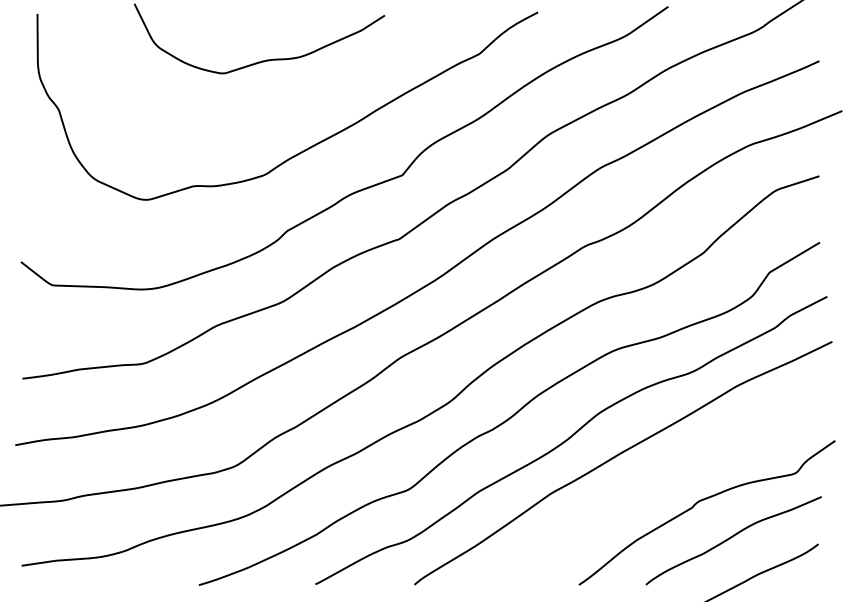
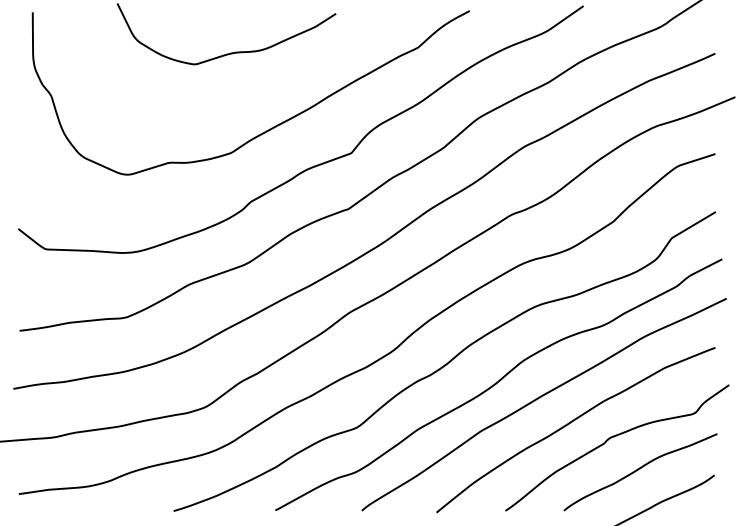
curve: (654, 484) -> (571, 423), added

